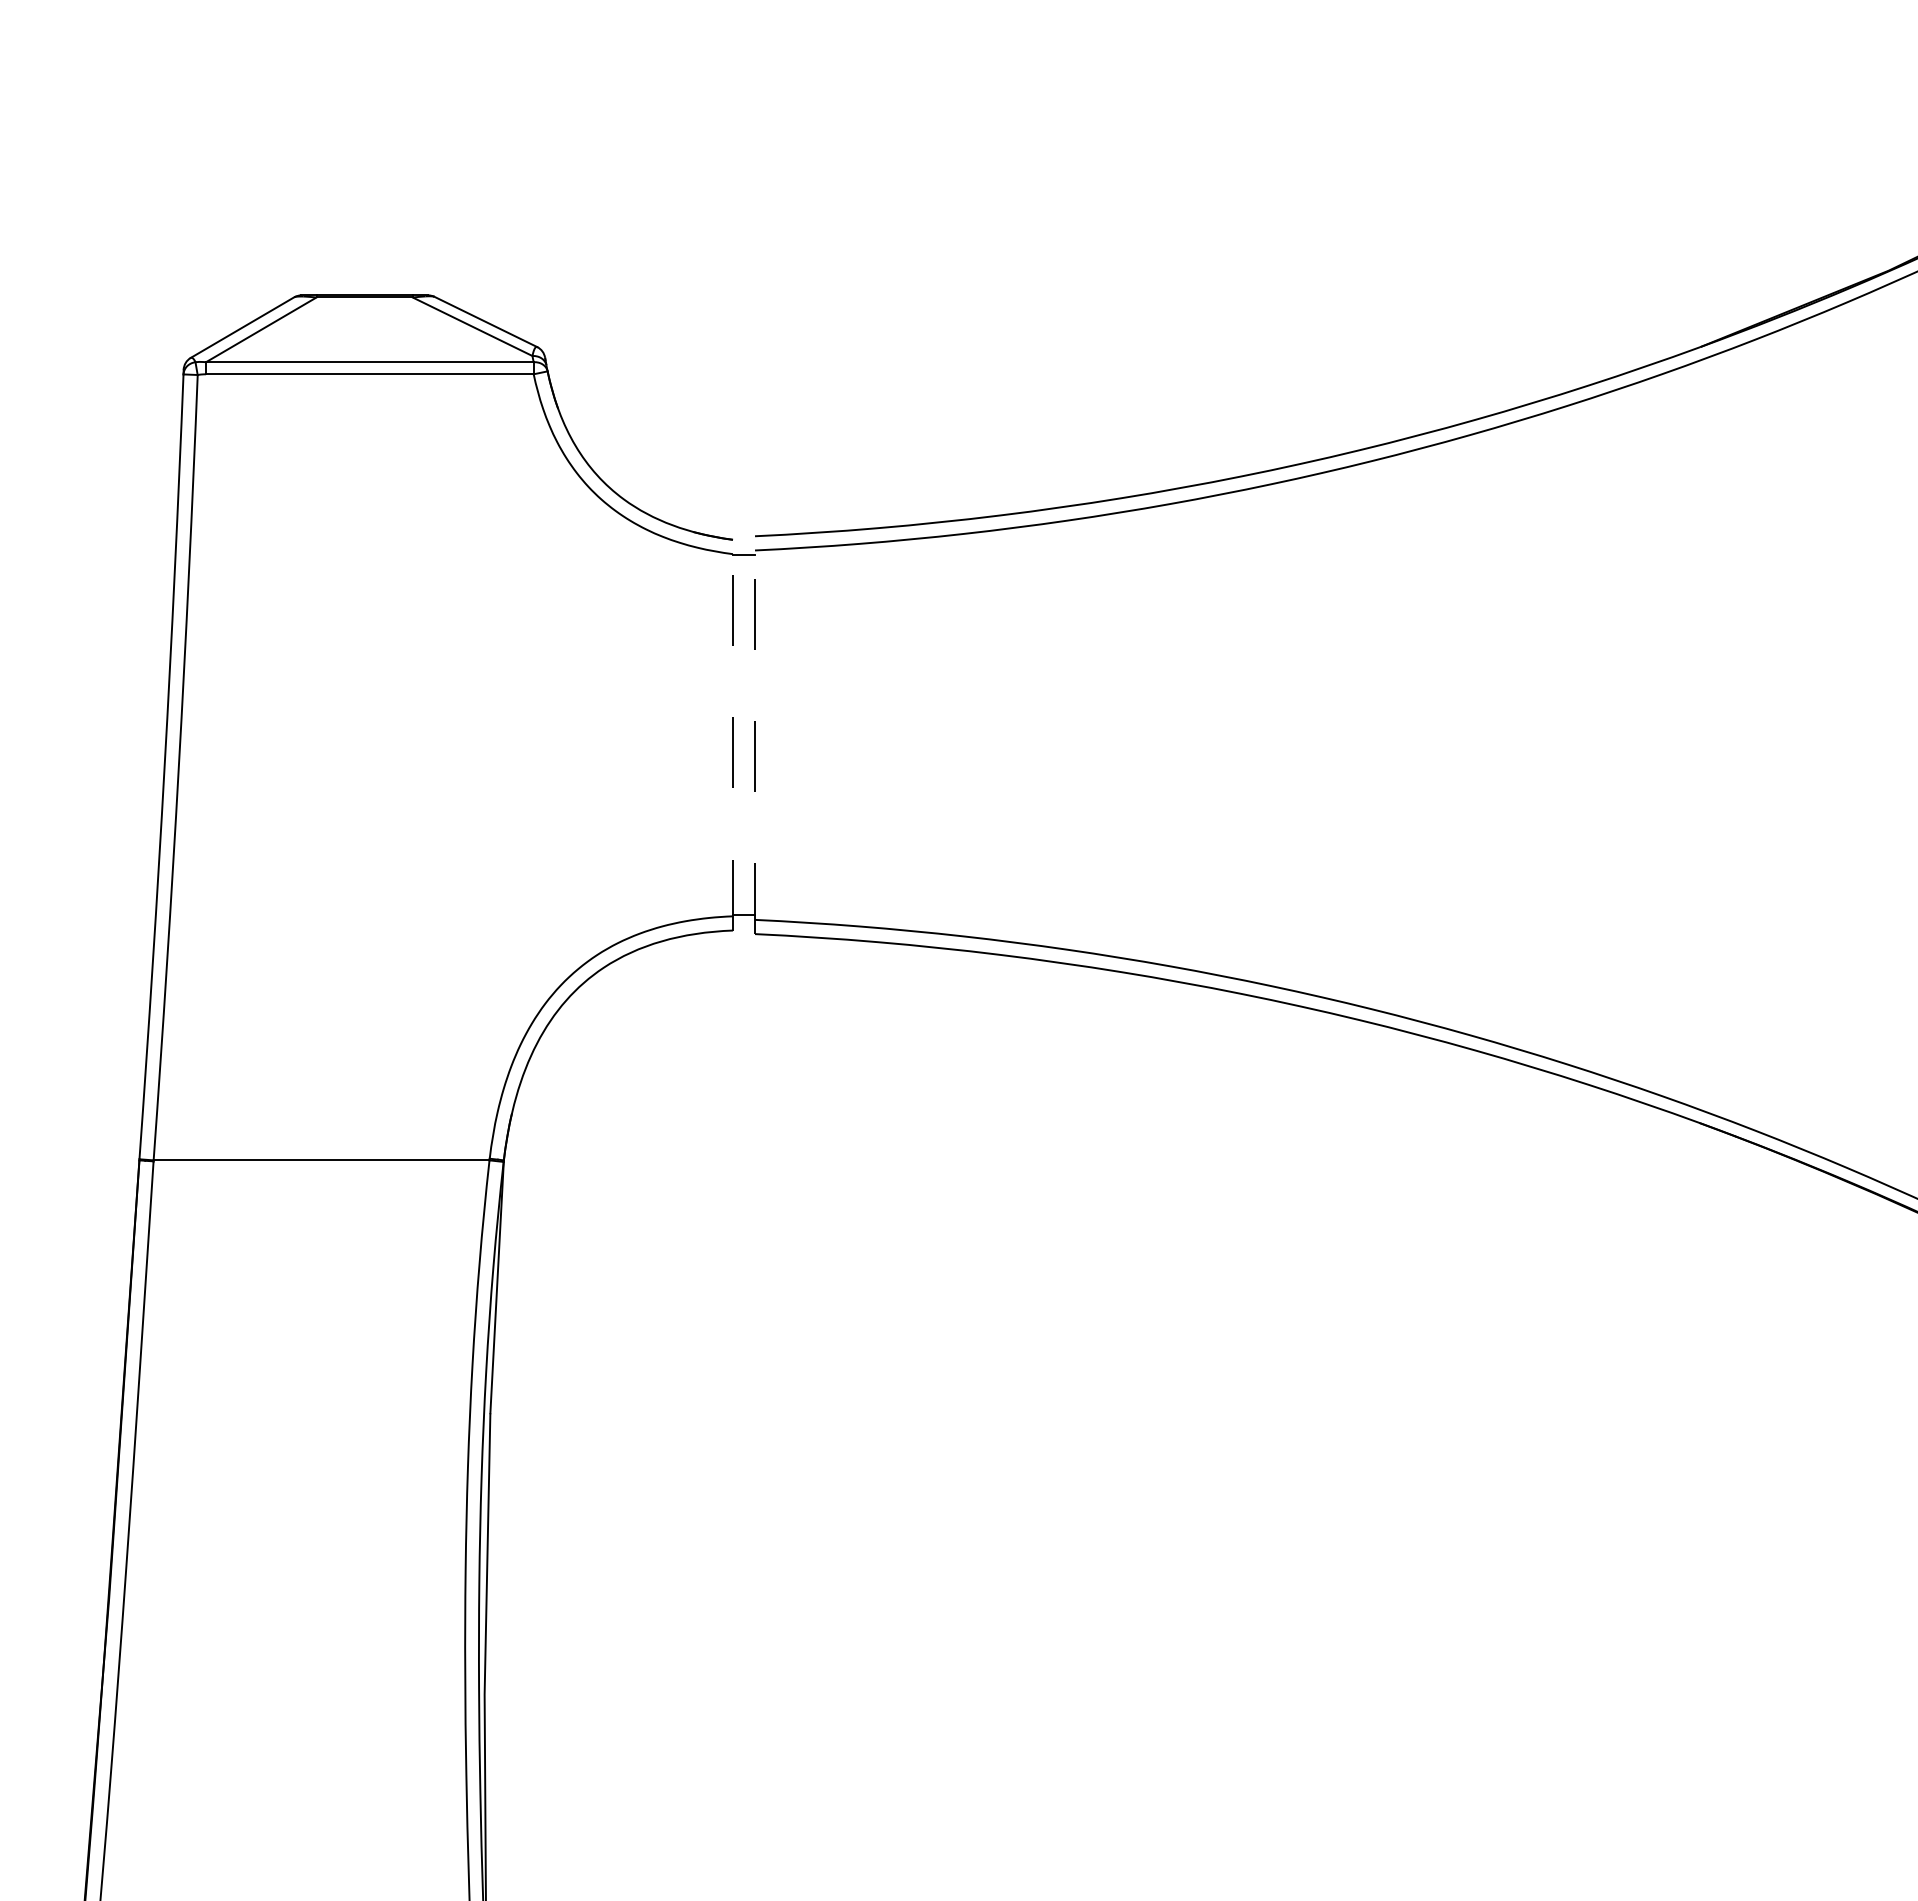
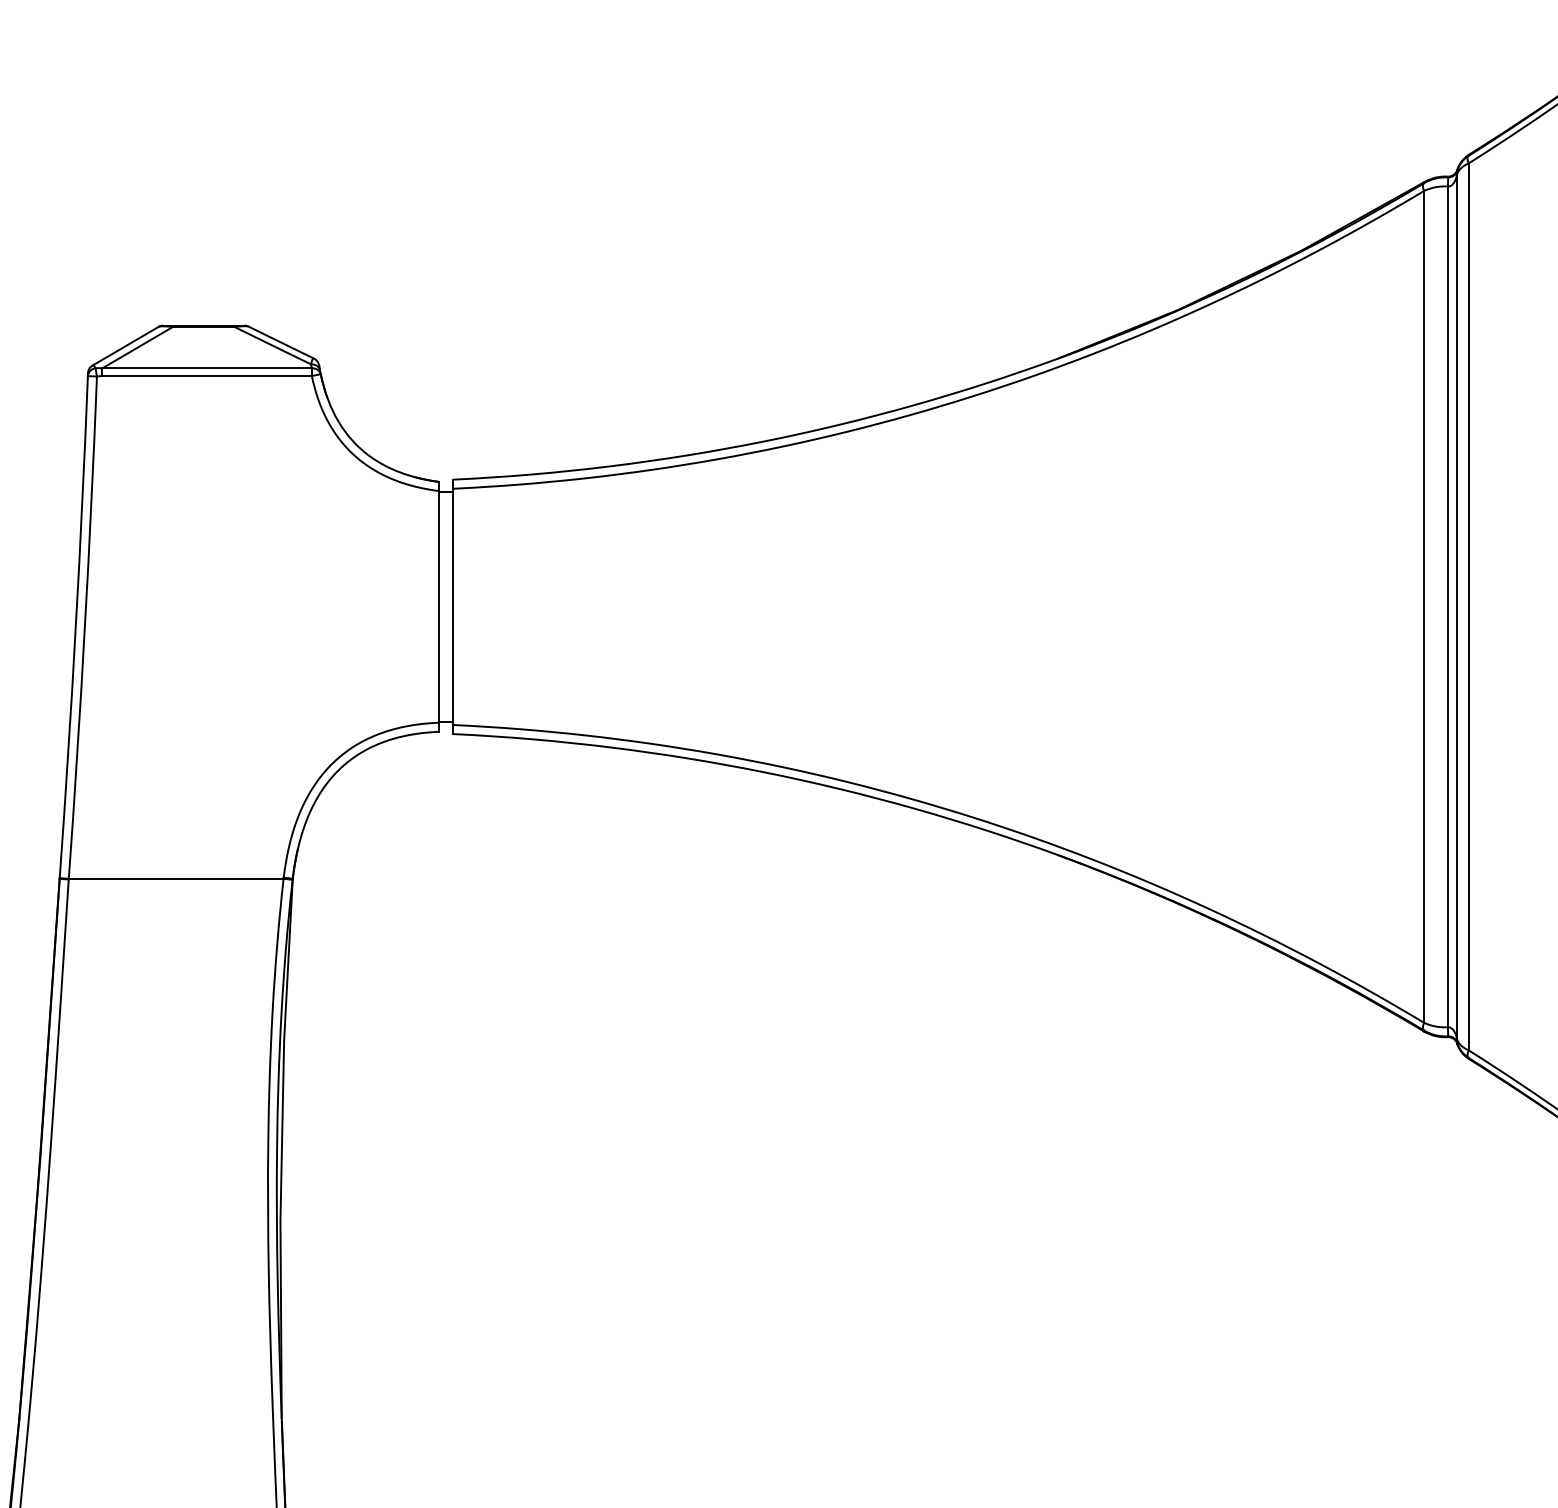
line: (733, 734) -> (439, 606), dashed -> solid
line: (755, 734) -> (453, 606), dashed -> solid

